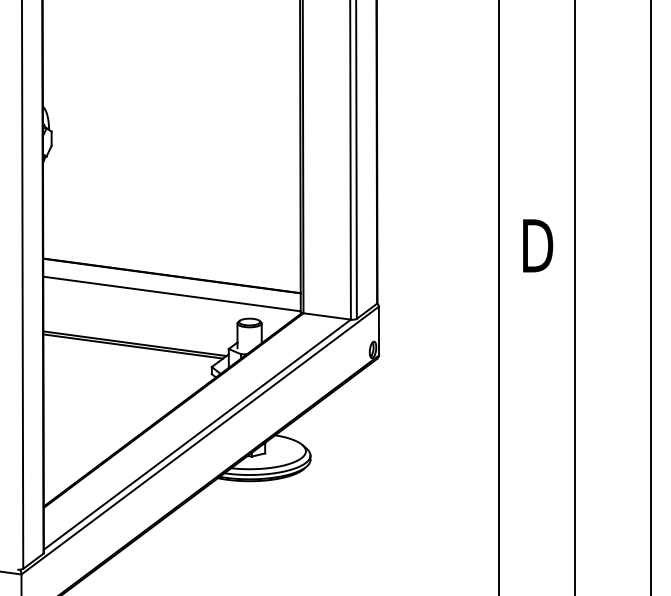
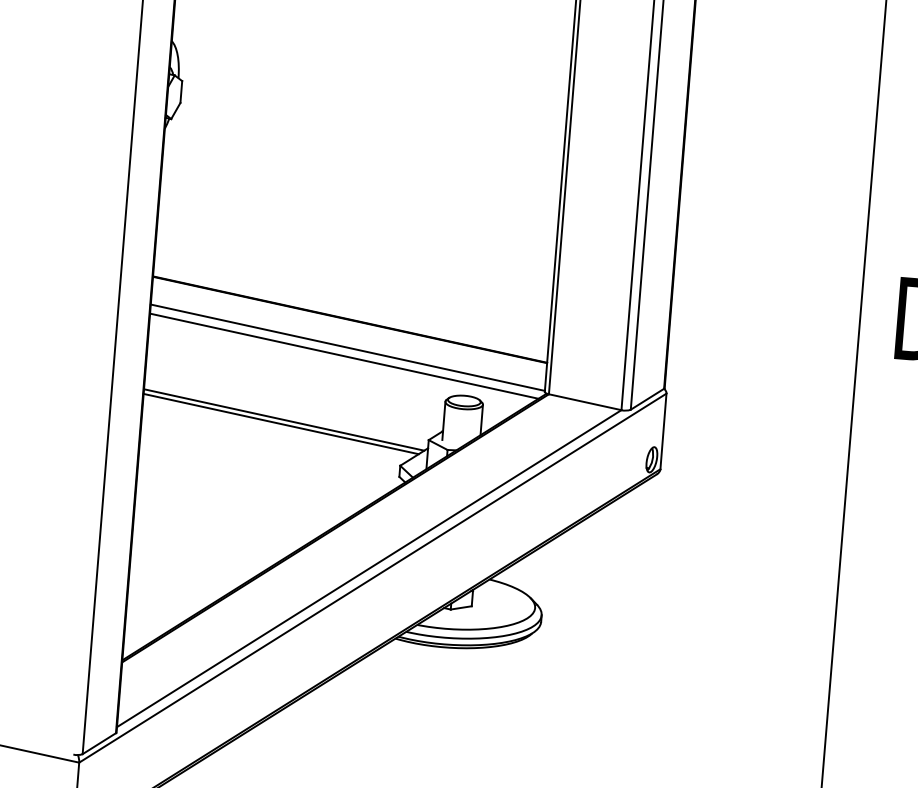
line: (170, 299) -> (344, 356), added

